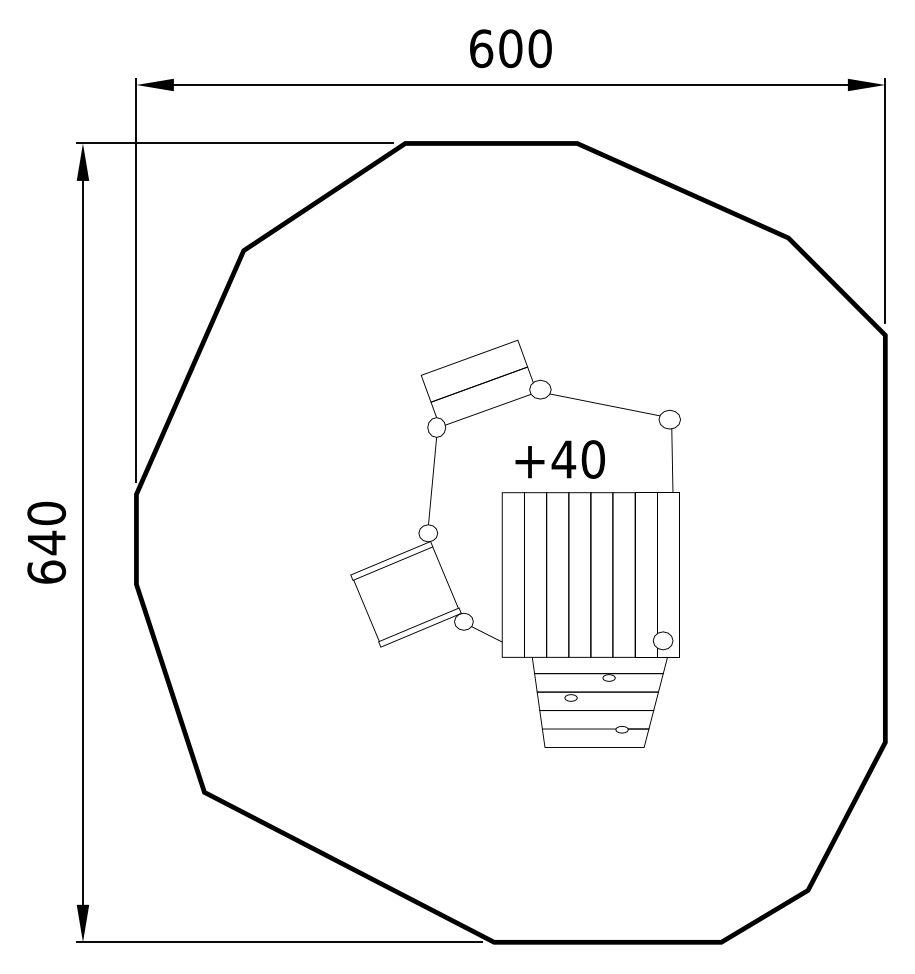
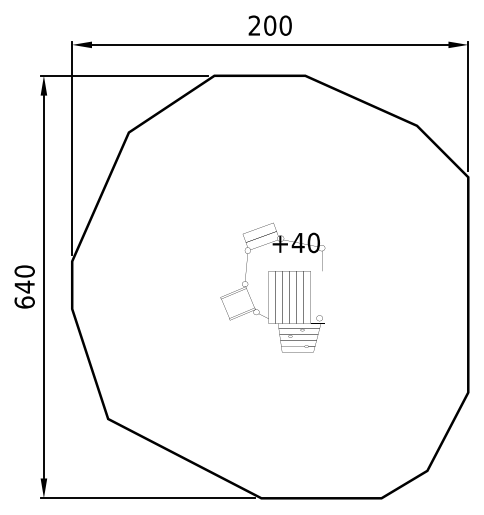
text: (481, 48) -> (254, 25), 600 -> 200
part: (515, 543) -> (272, 287), size x0.6

